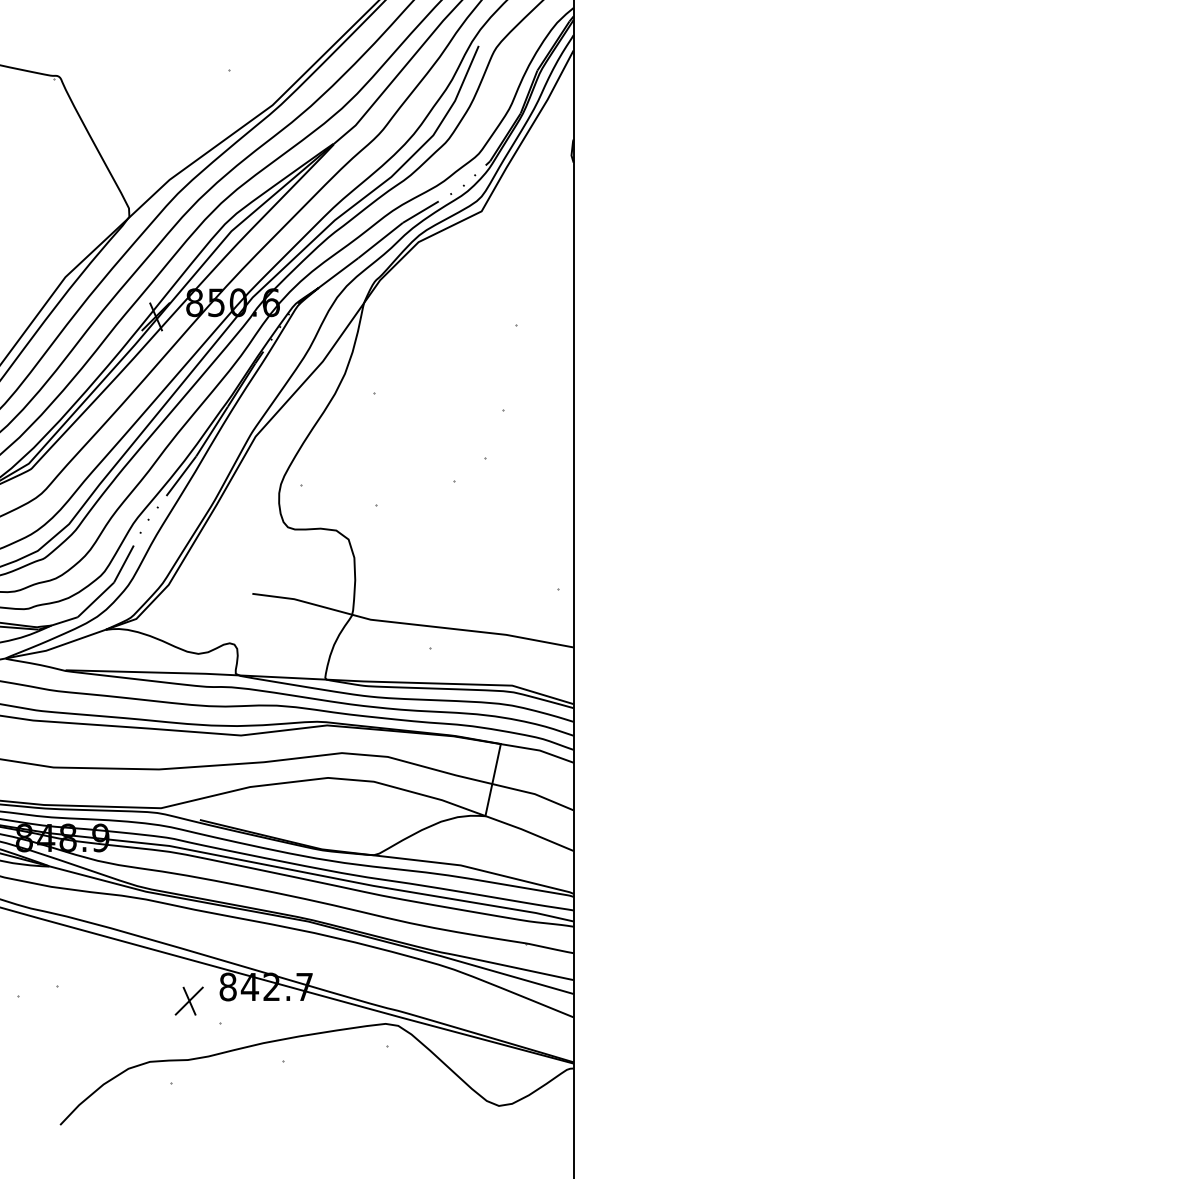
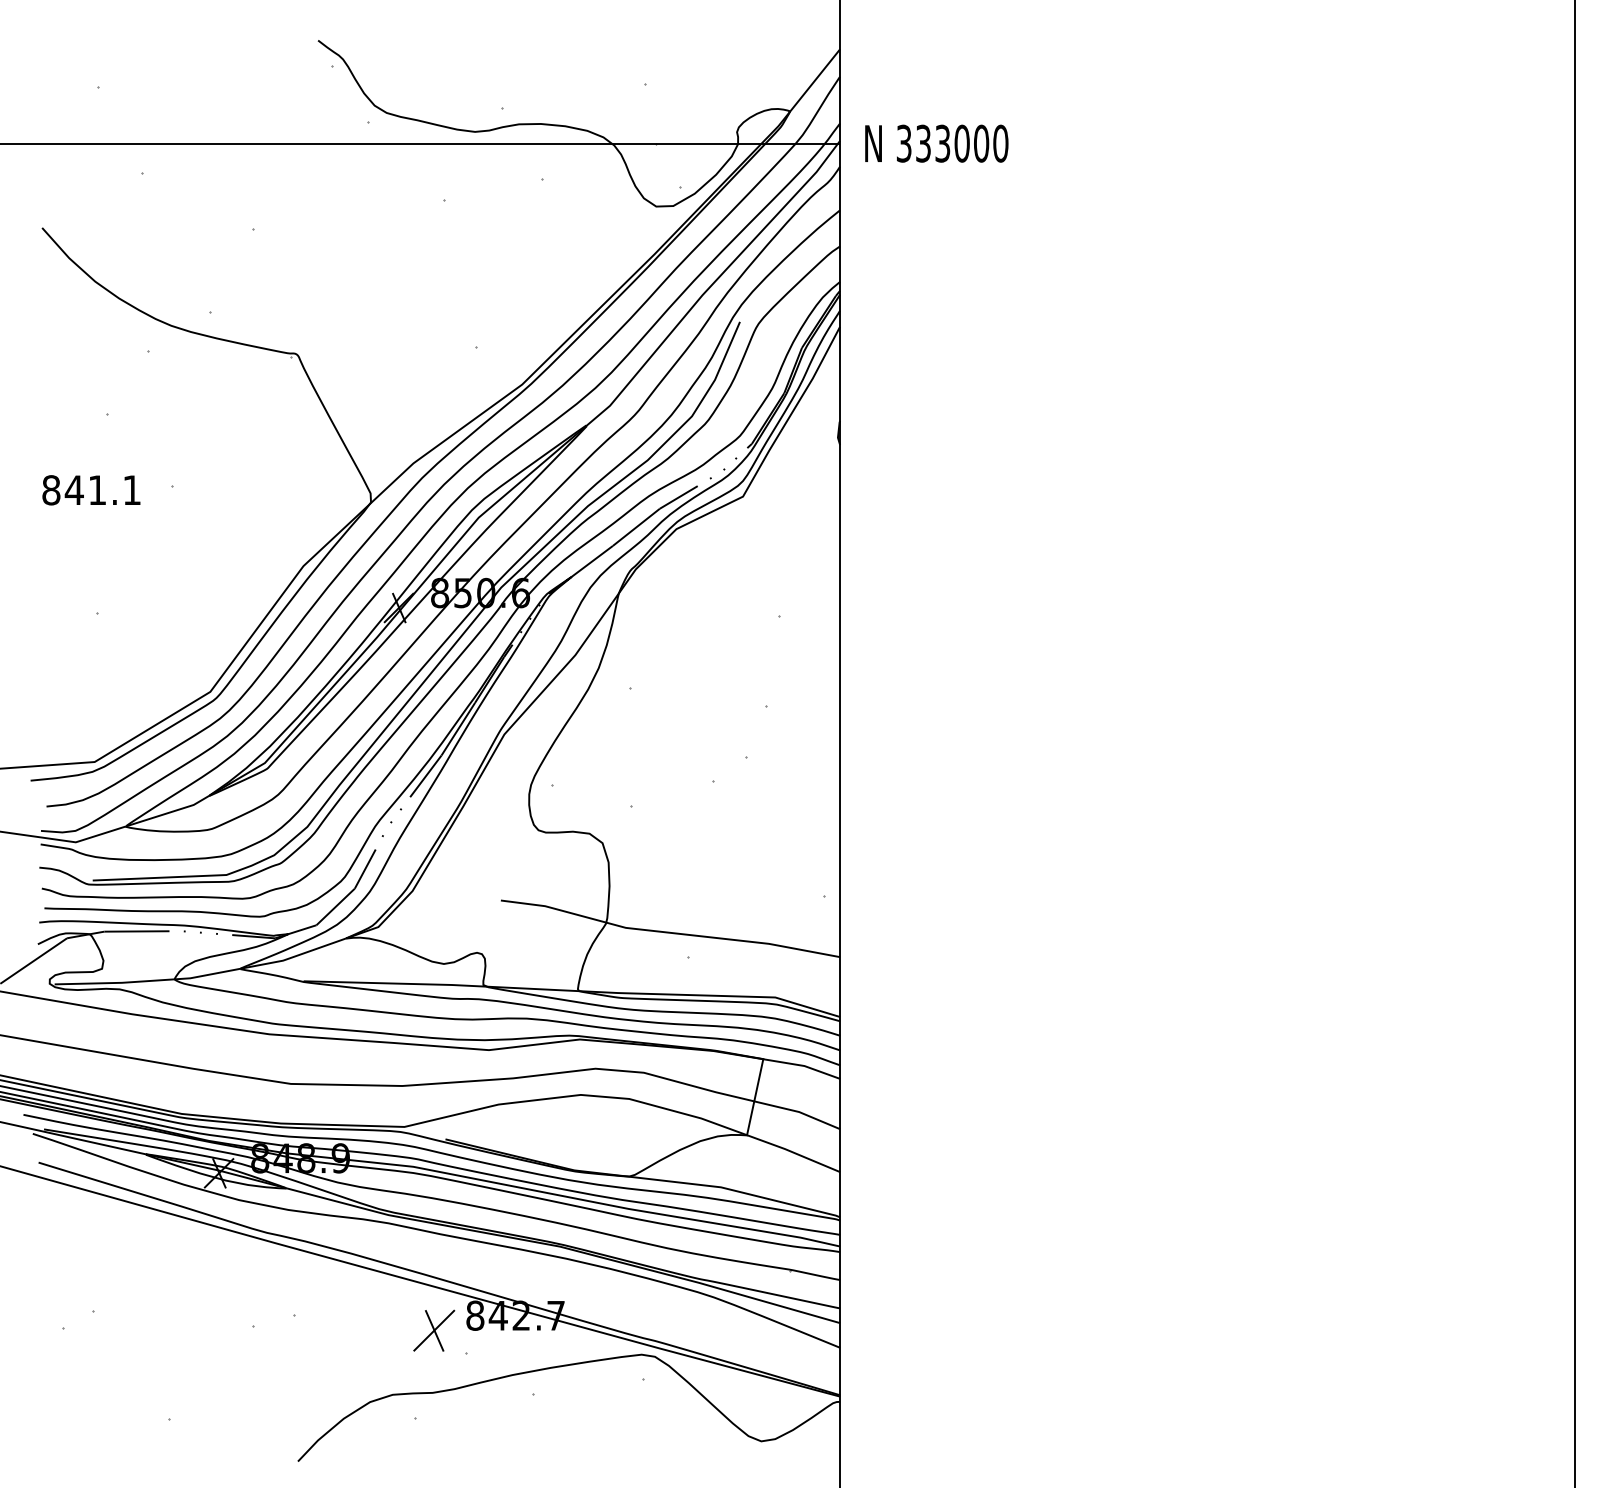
part: (189, 1000) -> (434, 1330), size x1.4

